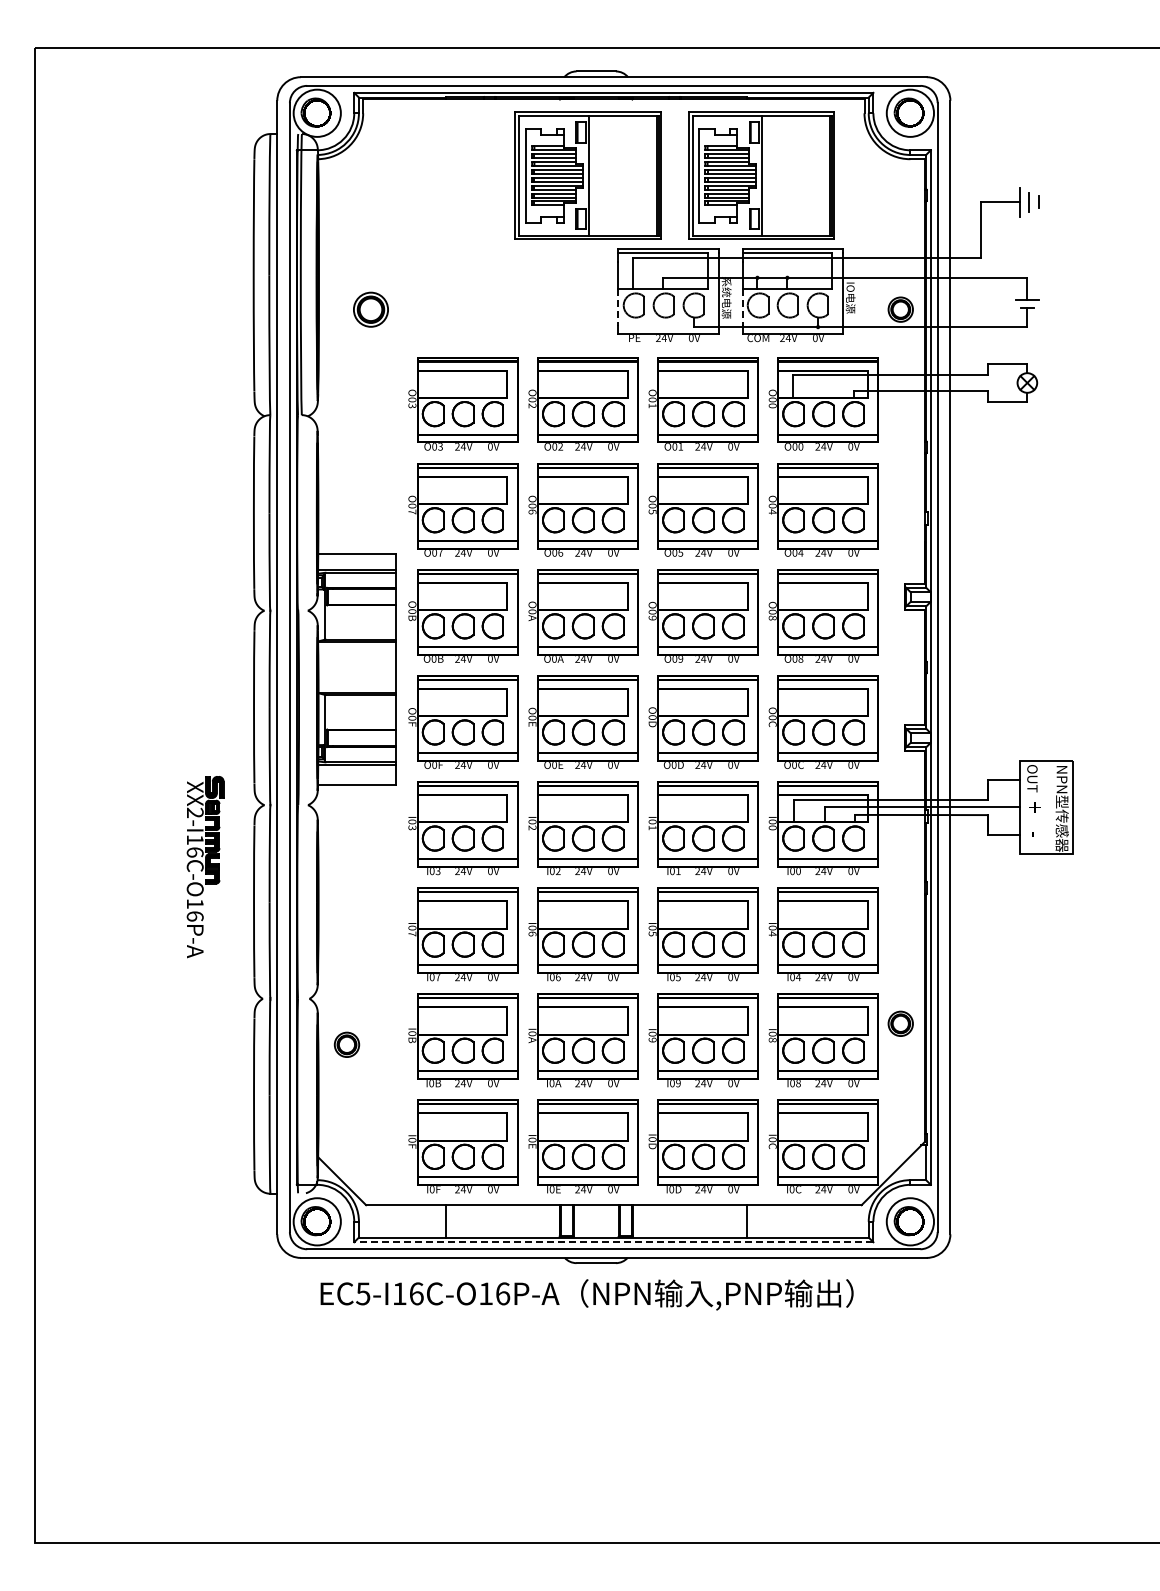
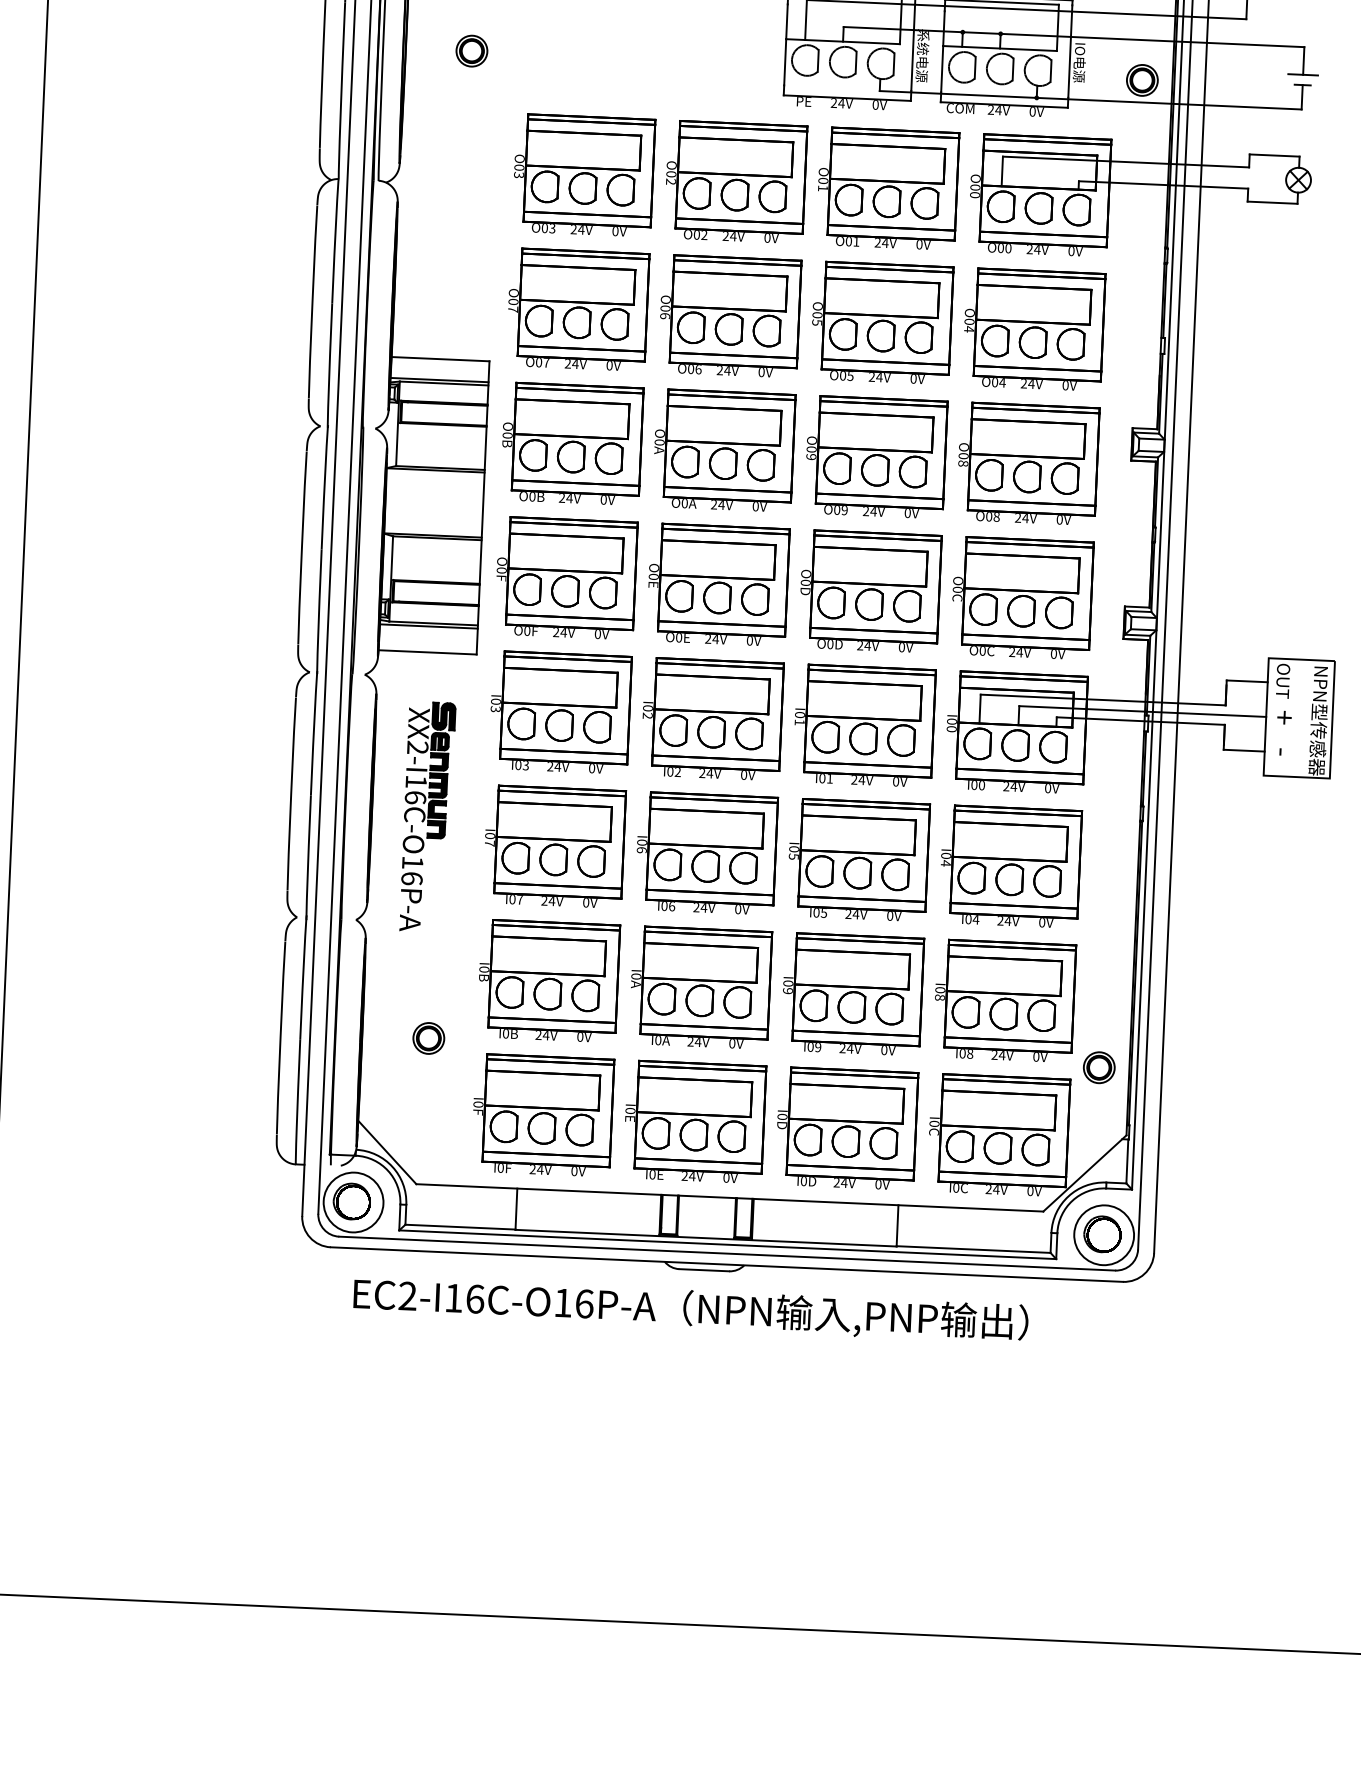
line: (618, 308) -> (785, 63), dashed -> solid
line: (742, 308) -> (942, 70), dashed -> solid
part: (370, 309) -> (471, 50), size x0.71
part: (205, 867) -> (427, 817), moved
part: (900, 1023) -> (1098, 1067), moved
part: (346, 1044) -> (428, 1037), moved
line: (613, 1242) -> (727, 1245), dashed -> solid
text: (363, 1293) -> (408, 1295), EC5-I16C-O16P-A -> EC2-I16C-O16P-A

